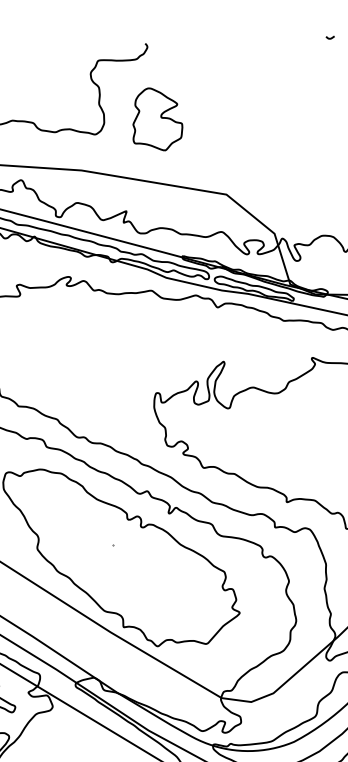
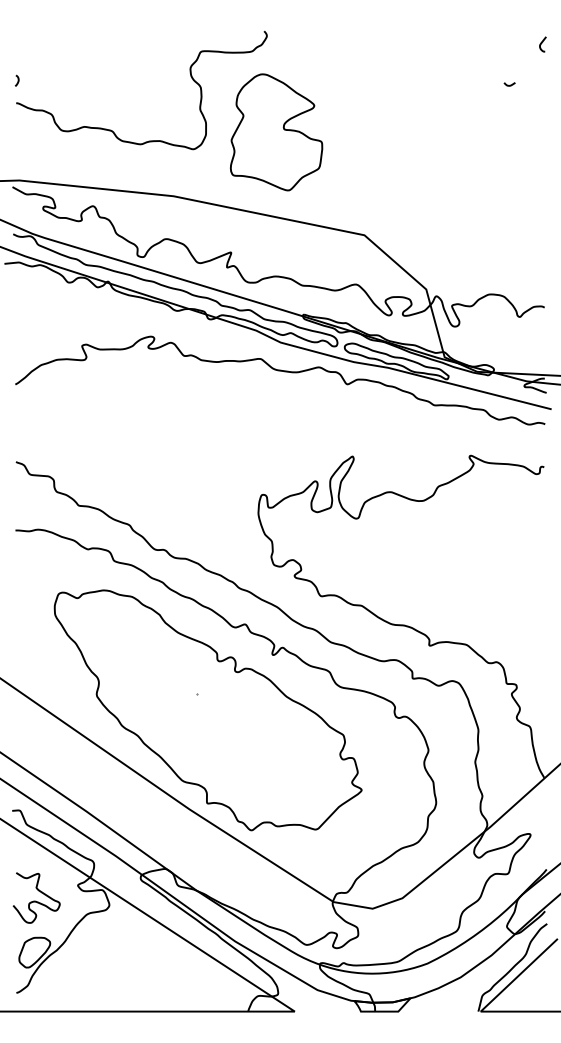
curve: (329, 37) -> (508, 84), moved
part: (157, 118) -> (276, 131), size x1.4

